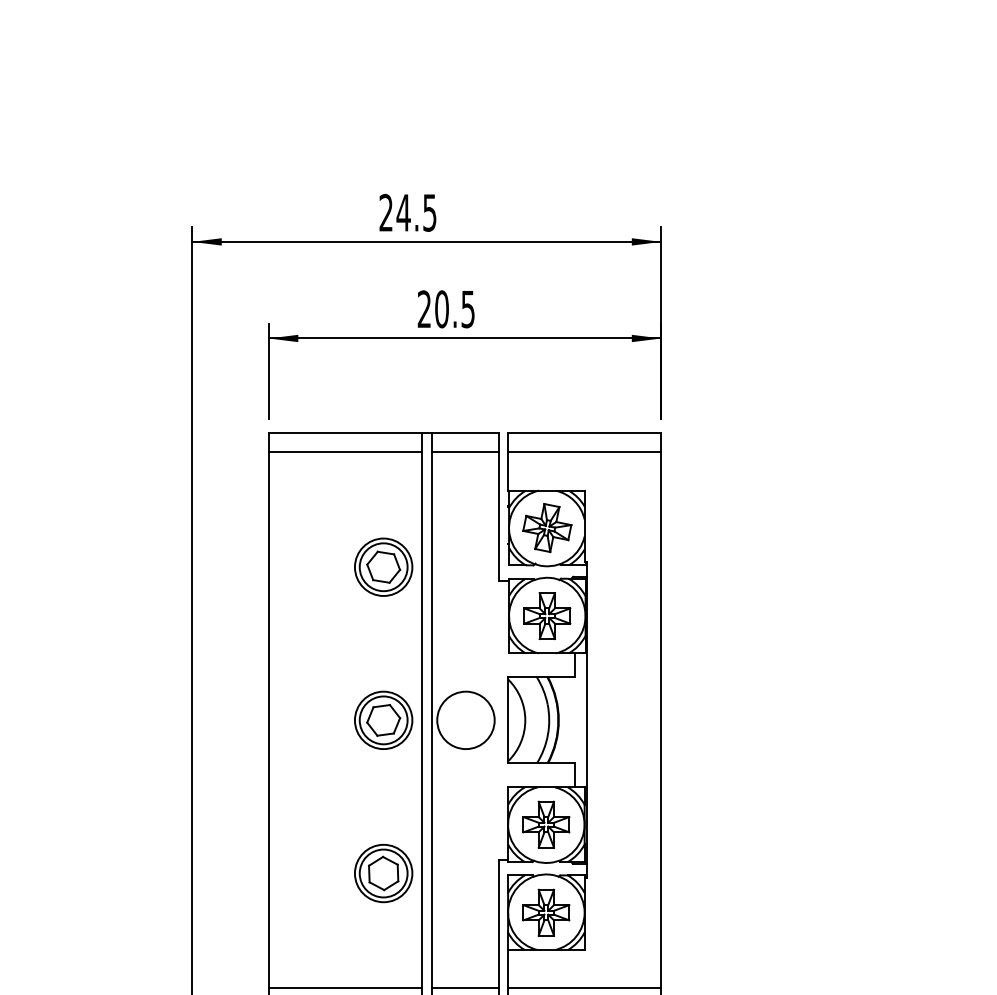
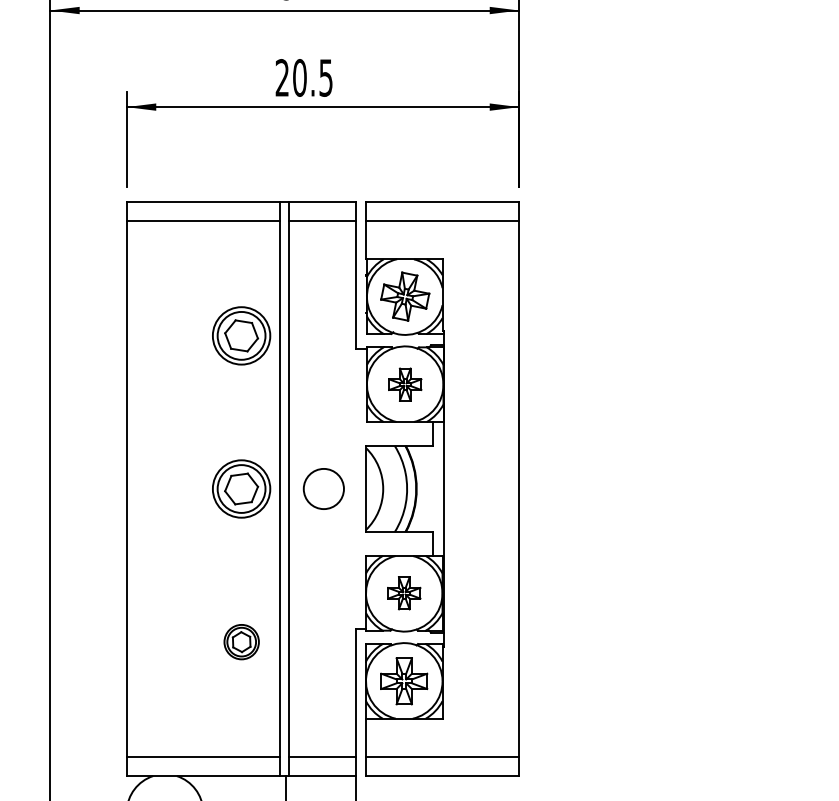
part: (547, 615) -> (405, 384), size x0.7
circle: (465, 720) -> (323, 489), size x0.7
part: (546, 824) -> (404, 593), size x0.7
part: (383, 873) -> (241, 642), size x0.6

